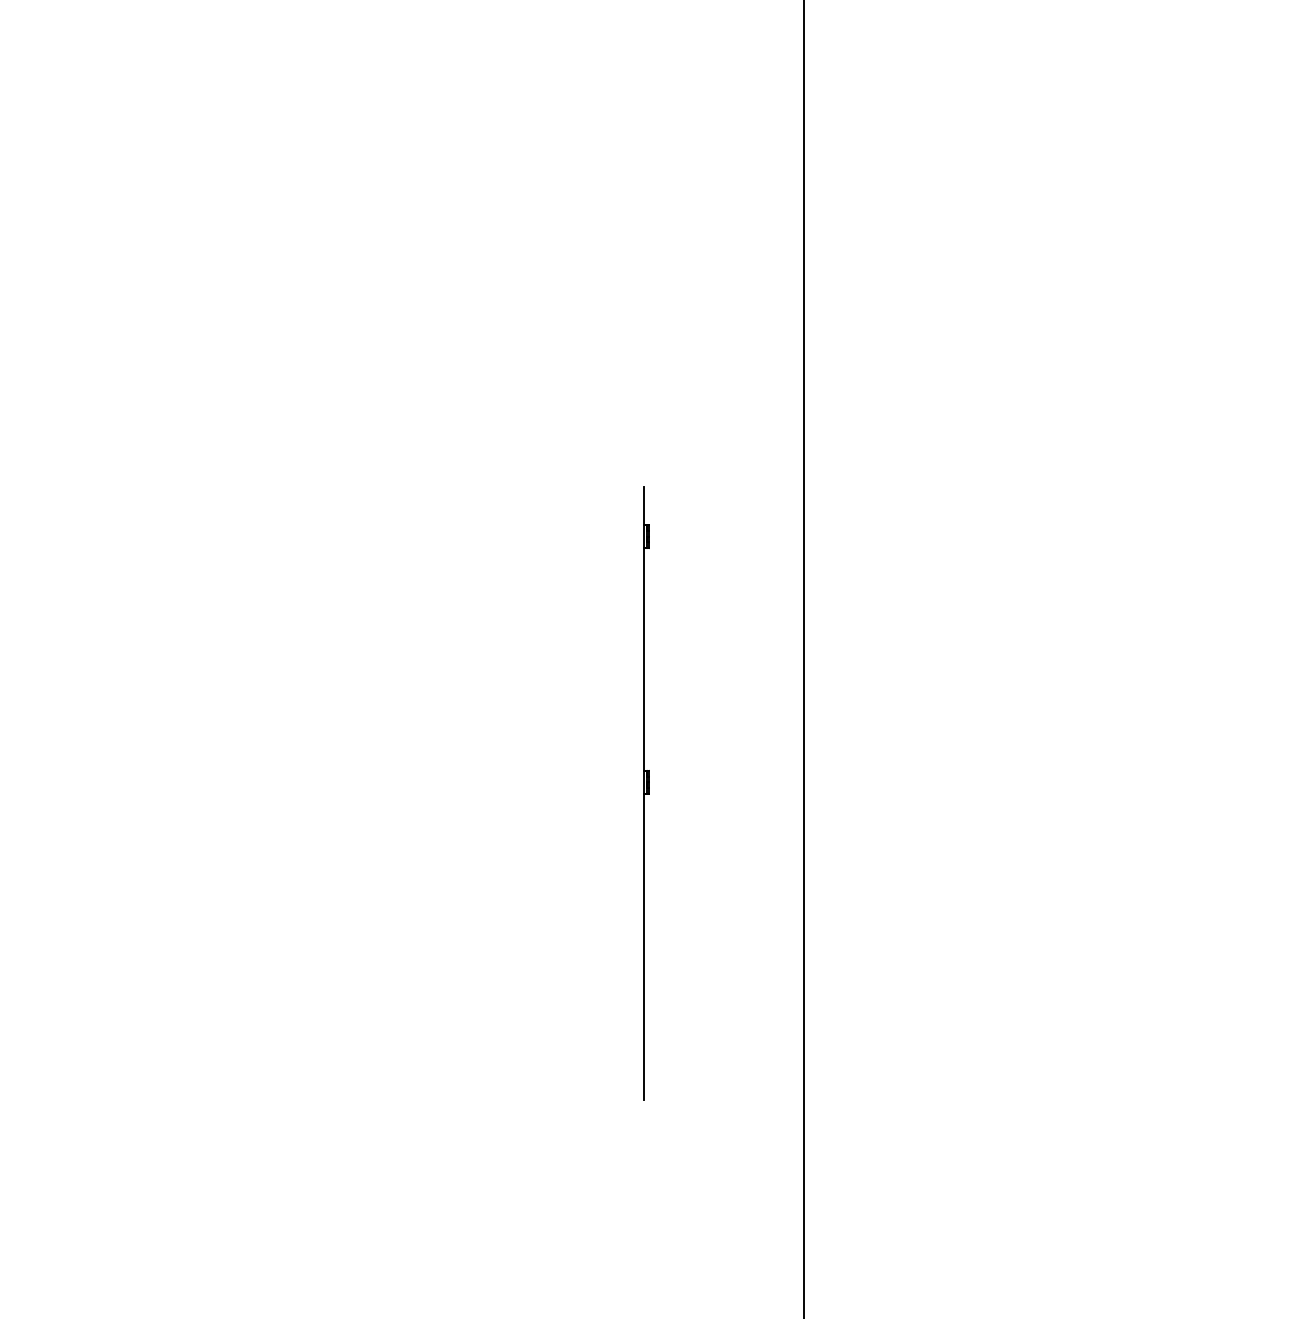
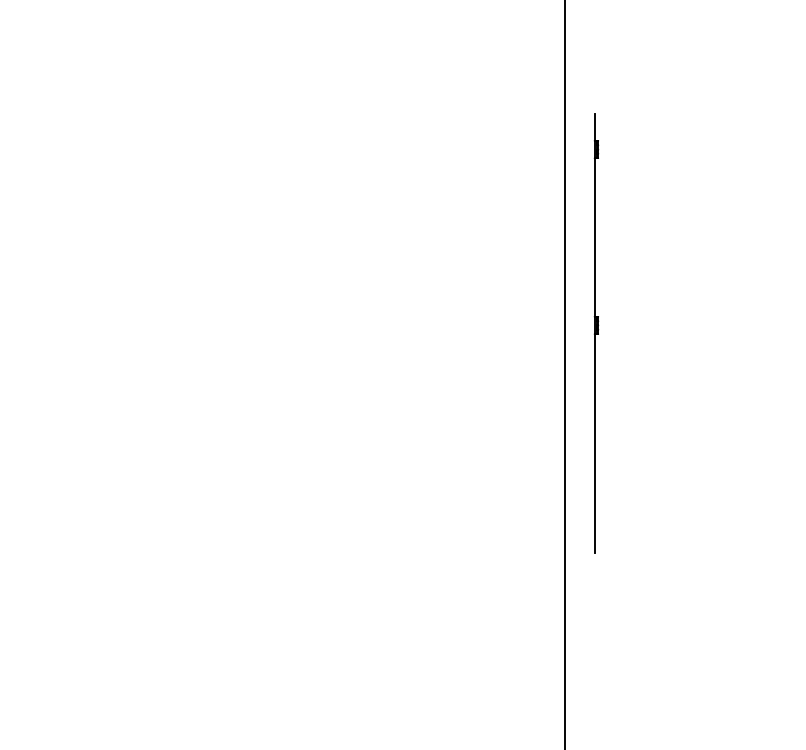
part: (646, 793) -> (596, 333), moved

